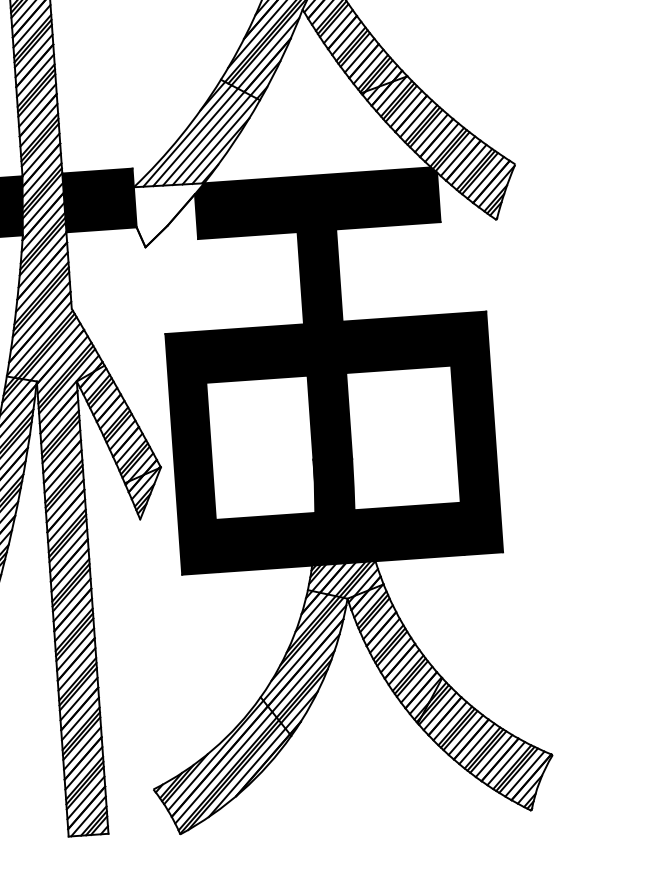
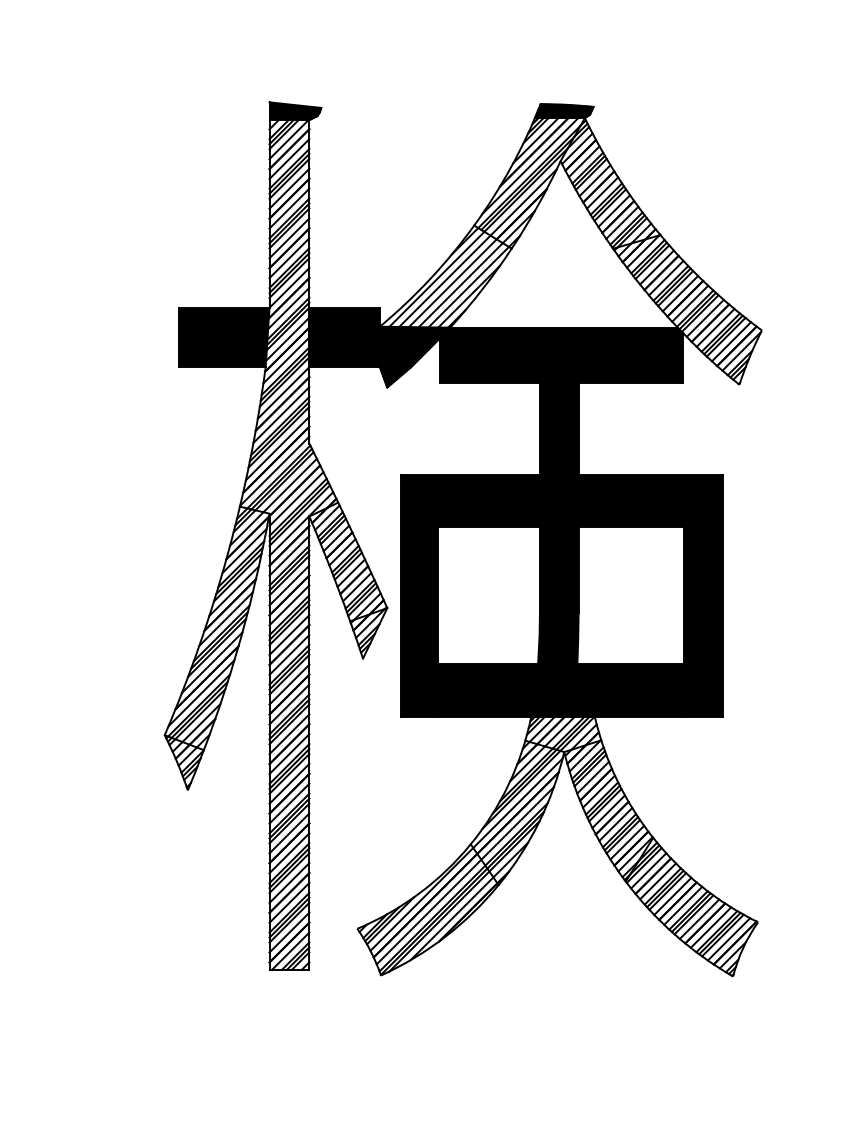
fill: (170, 214) -> (414, 356), added

